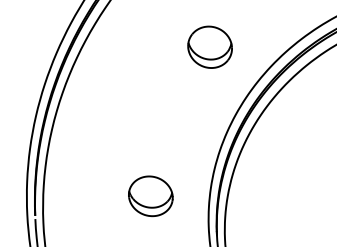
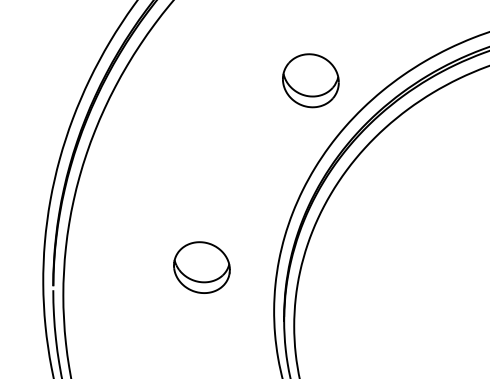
part: (209, 47) -> (310, 80), moved

